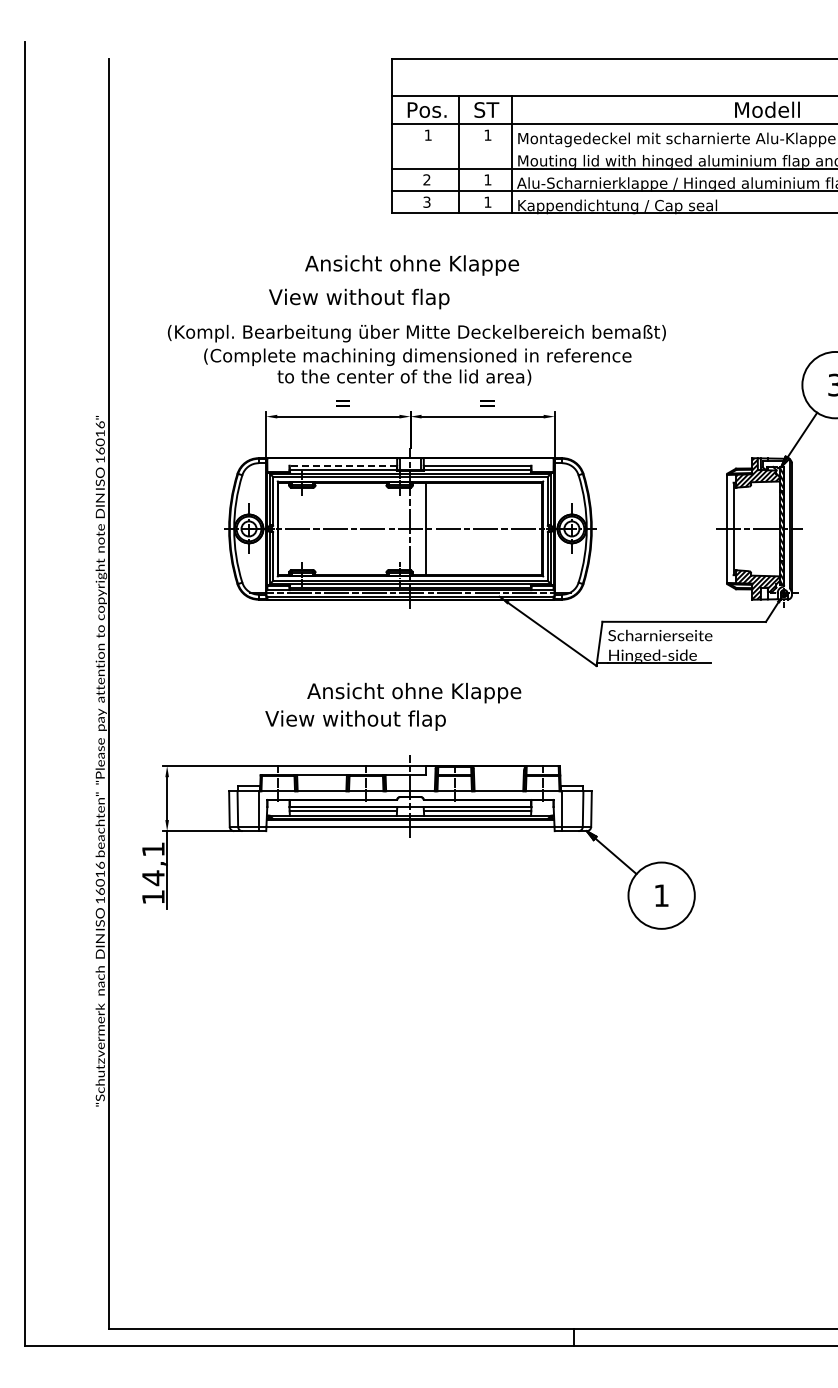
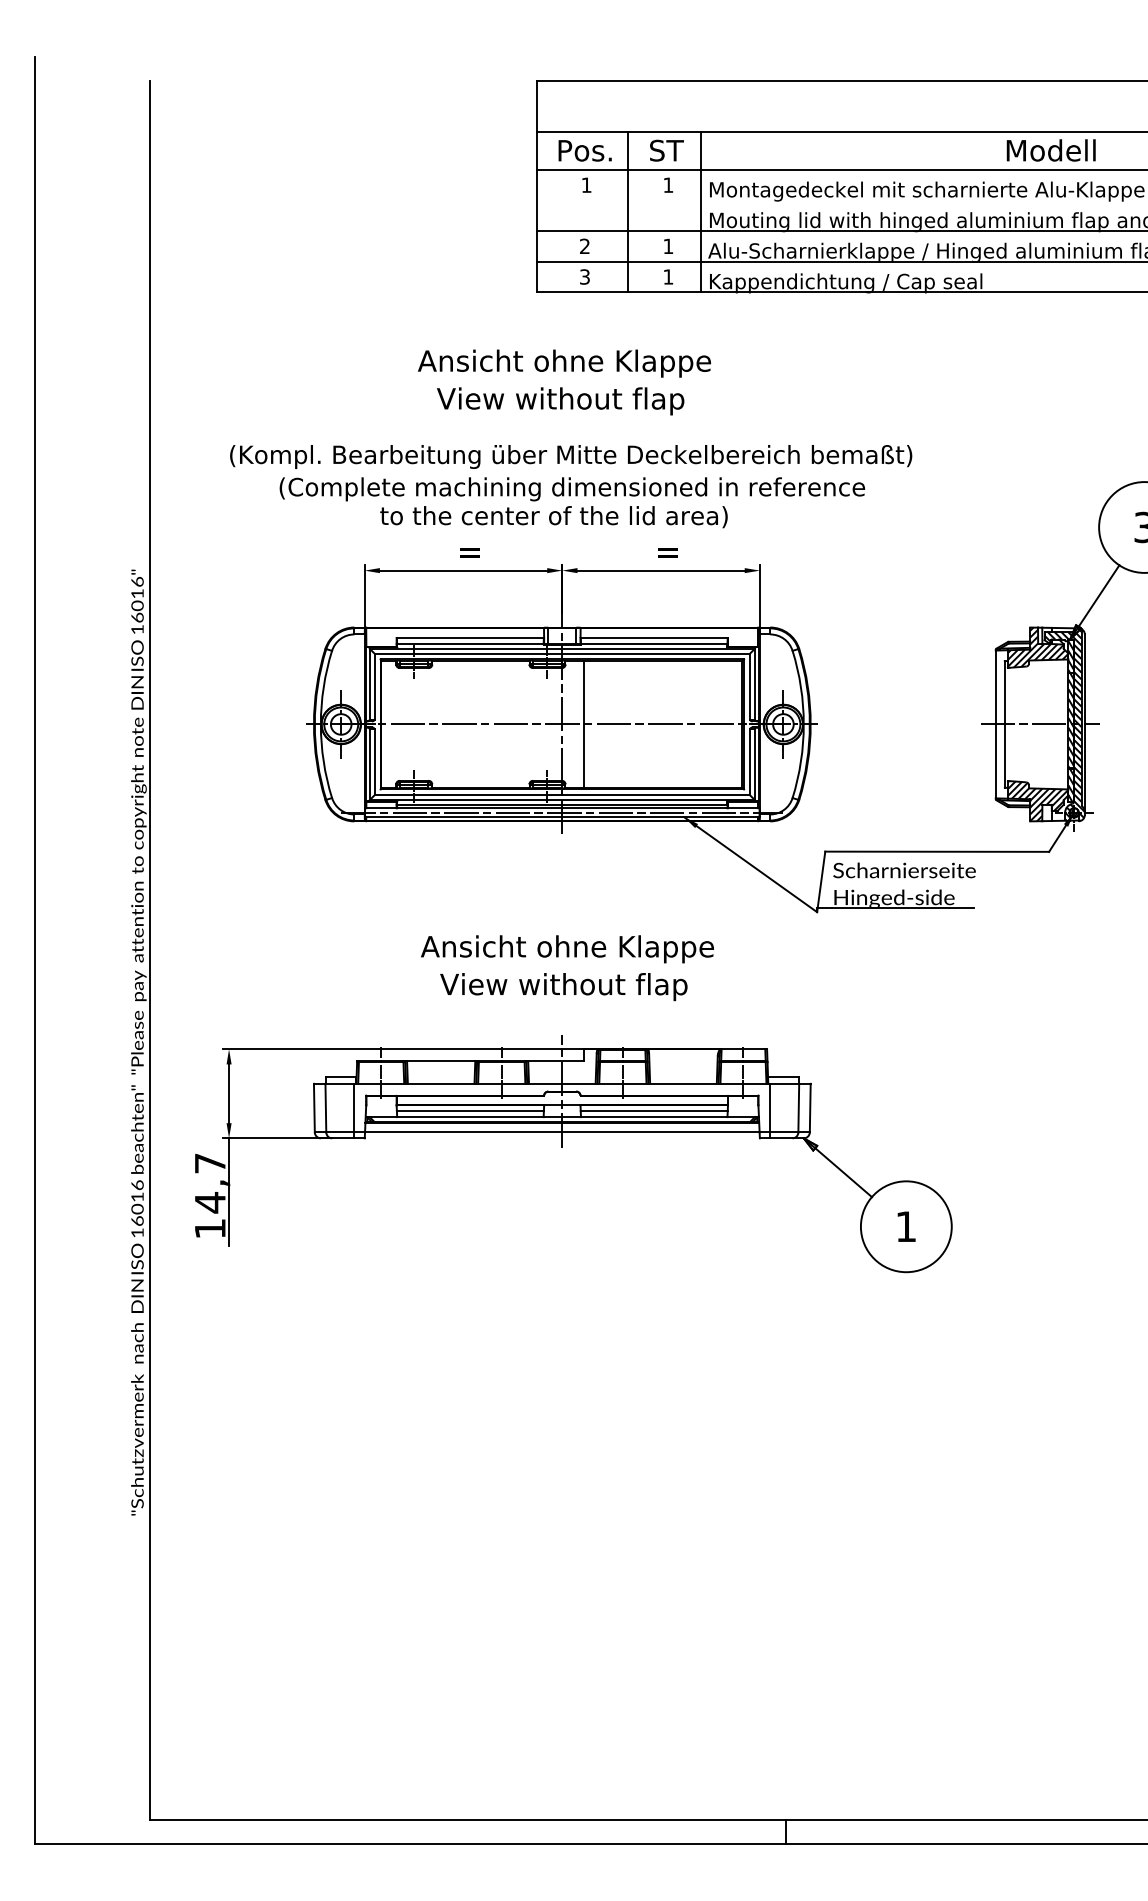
text: (359, 298) -> (560, 400), moved
line: (343, 465) -> (470, 637), dashed -> solid
hatch: (776, 528) -> (1063, 723), added
text: (355, 720) -> (563, 986), moved
text: (153, 849) -> (210, 1163), 14,1 -> 14,7

